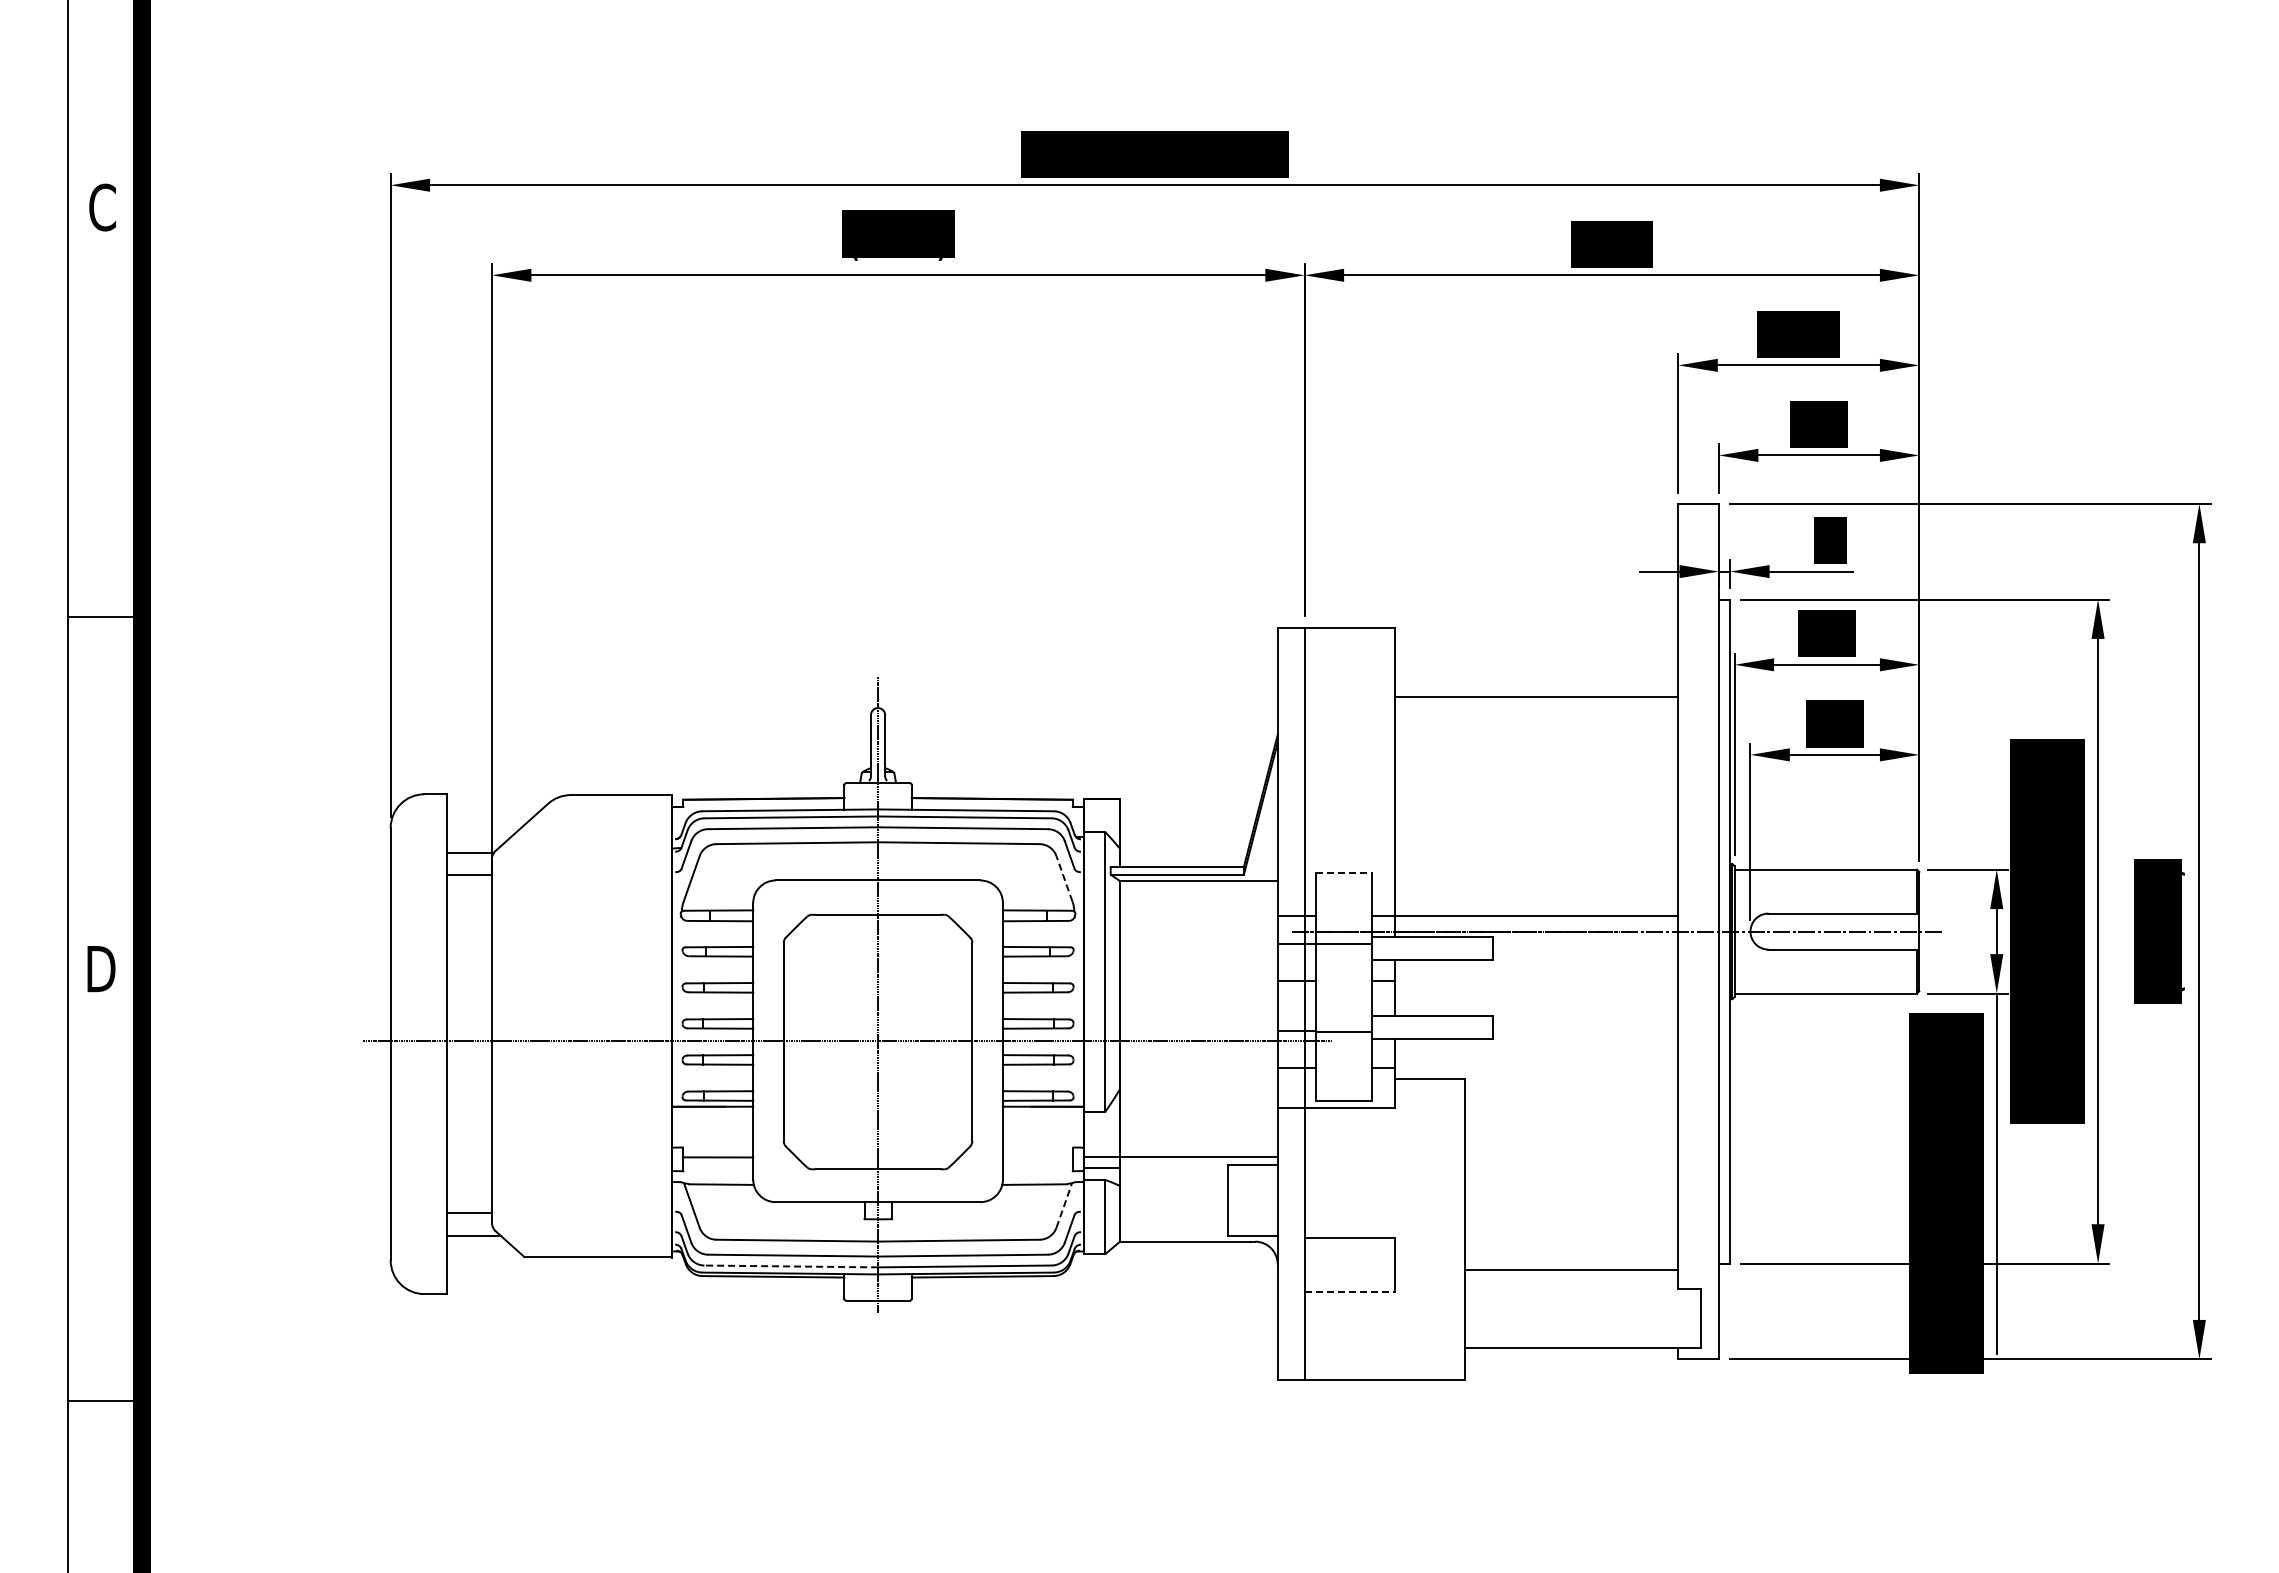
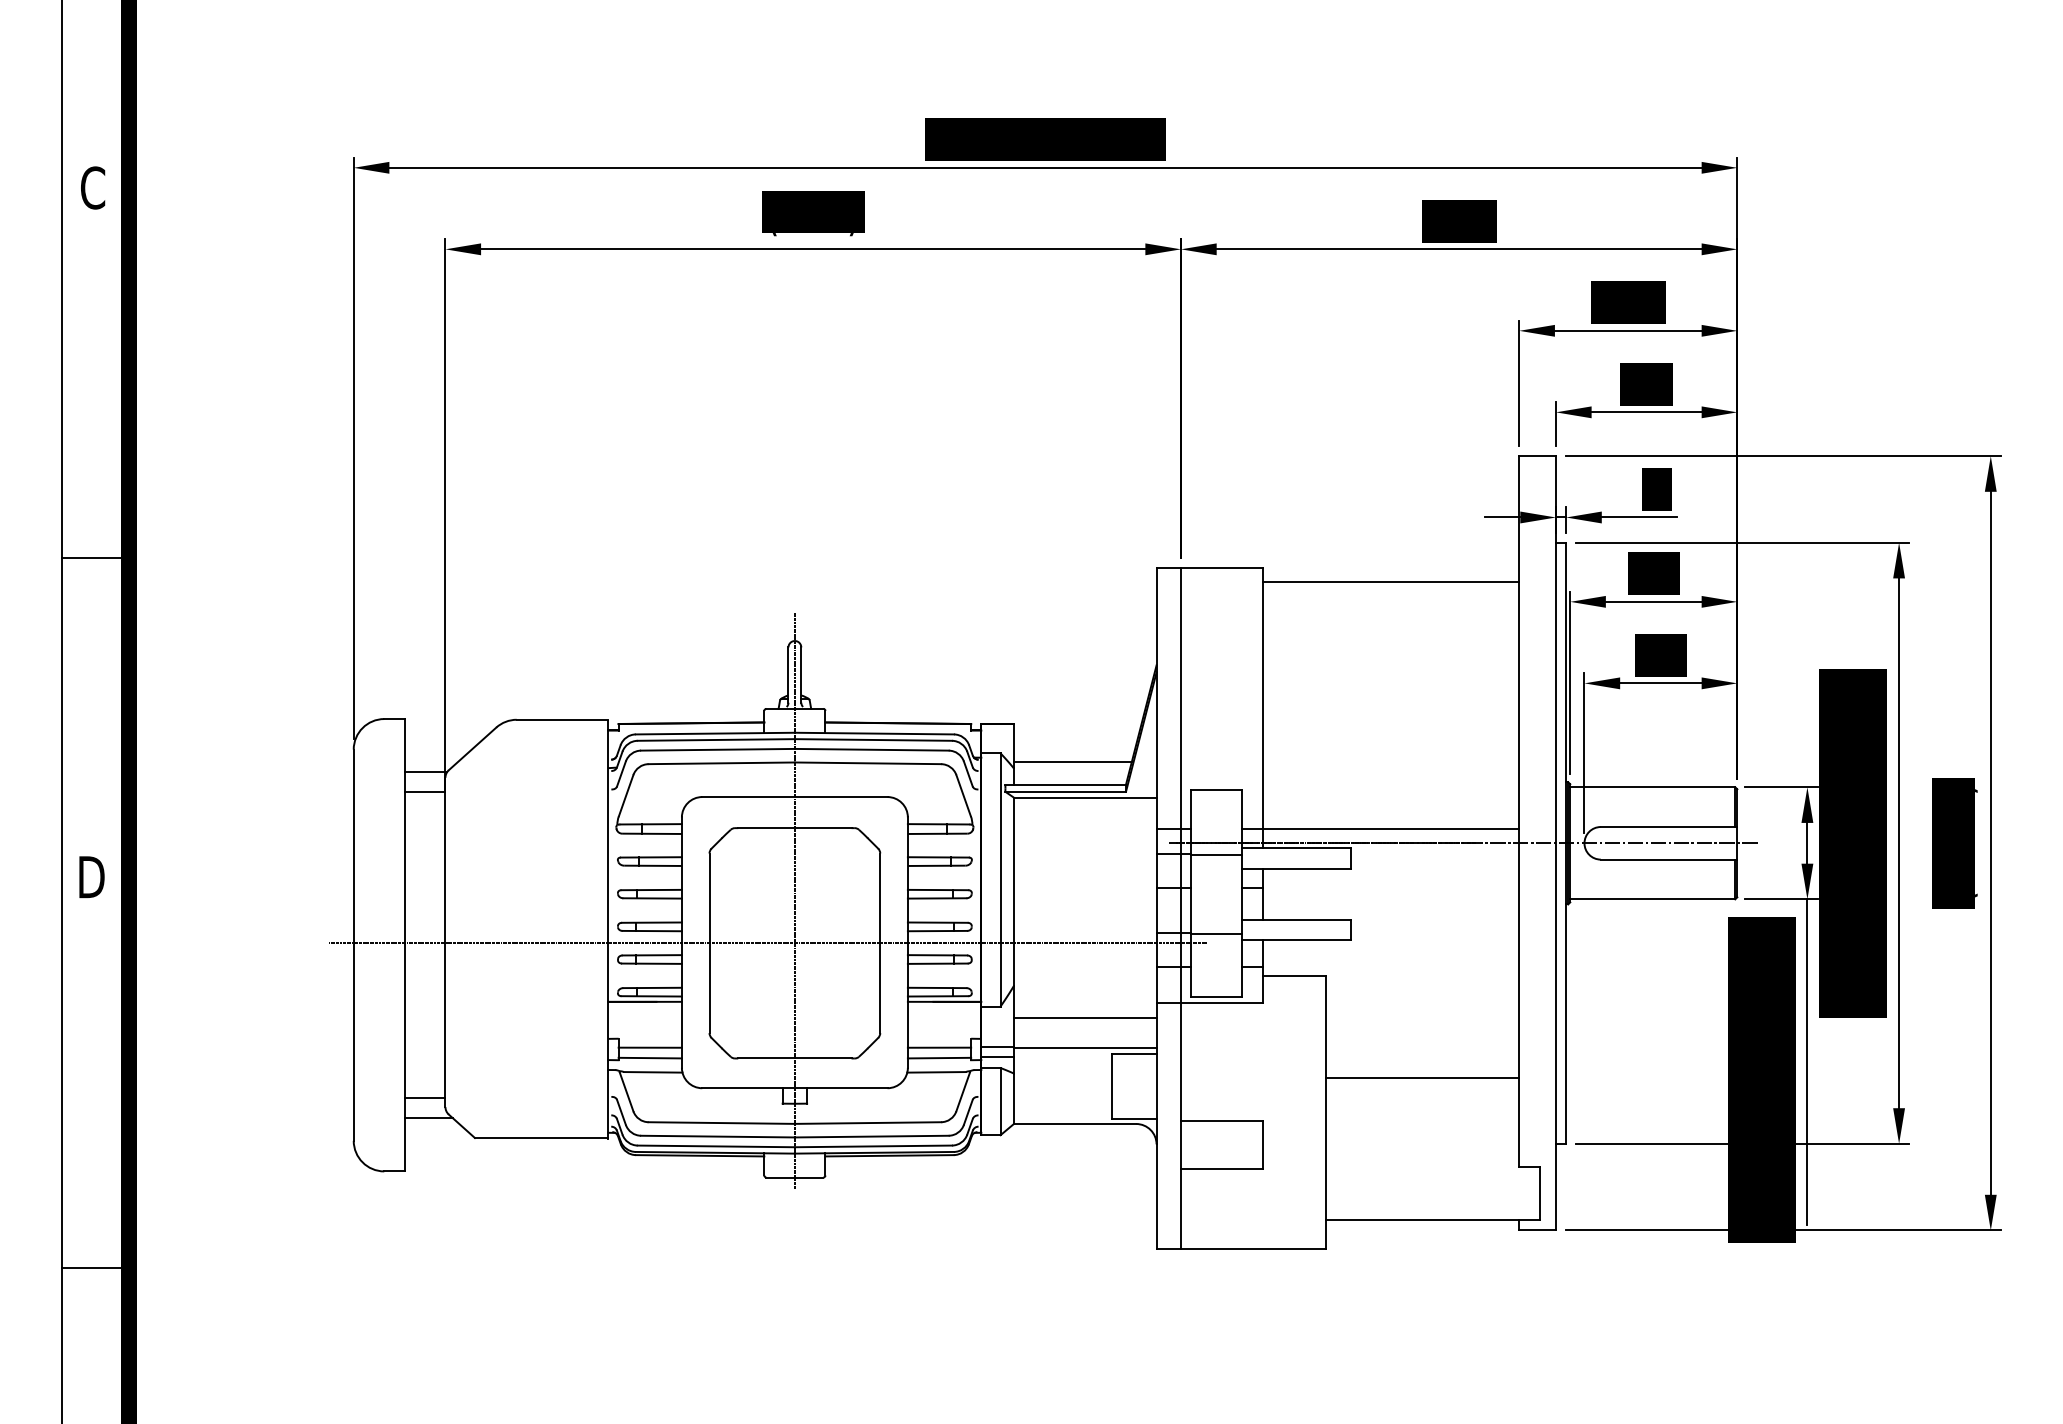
line: (1536, 697) -> (1390, 582), moved
line: (1185, 841) -> (1073, 761), added
line: (1344, 872) -> (1217, 789), dashed -> solid
line: (1064, 878) -> (963, 795), dashed -> solid
line: (1198, 1124) -> (1084, 1017), added
line: (1037, 1157) -> (939, 1047), added
line: (718, 1168) -> (650, 1057), added
line: (1037, 1168) -> (939, 1057), added
line: (1063, 1206) -> (962, 1092), dashed -> solid
line: (791, 1266) -> (716, 1146), dashed -> solid
line: (1571, 1269) -> (1422, 1077), moved
line: (1350, 1291) -> (1222, 1169), dashed -> solid

